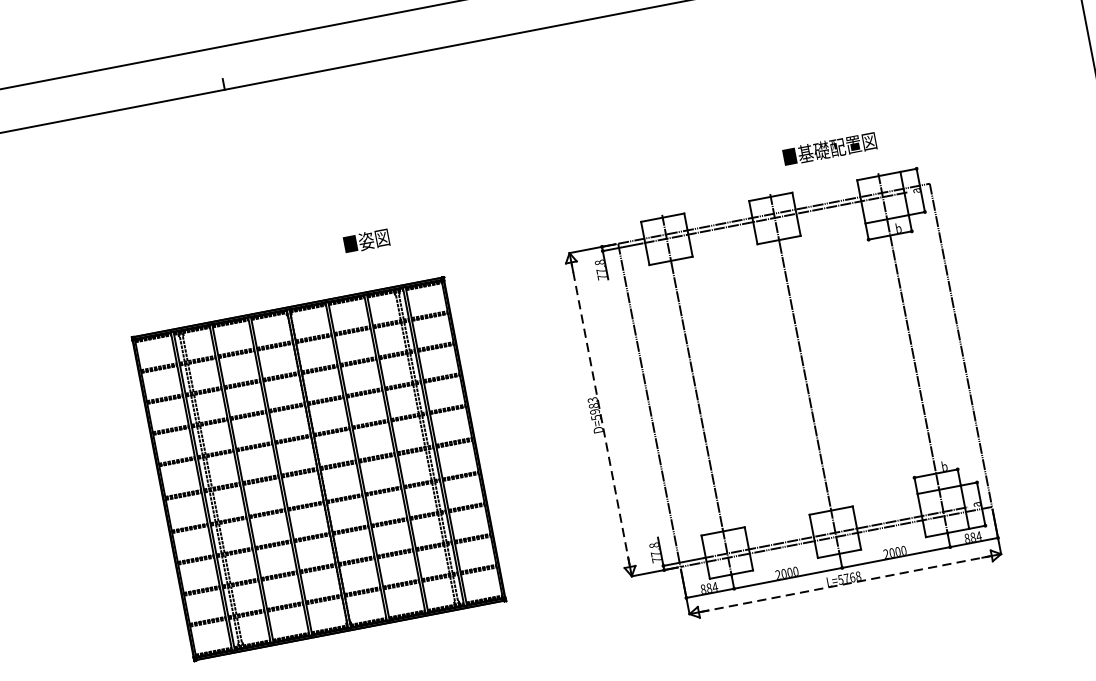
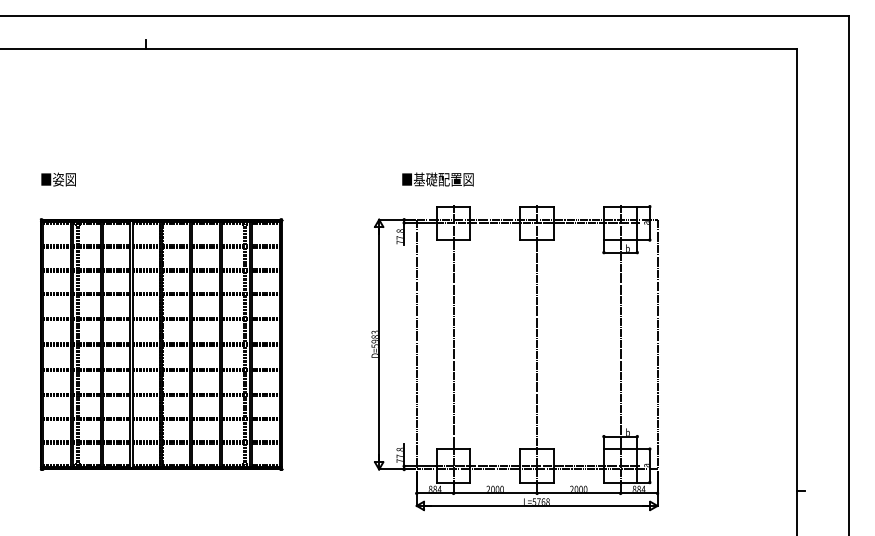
text: (829, 149) -> (437, 179), moved
text: (366, 240) -> (58, 179), moved
line: (601, 414) -> (379, 344), dashed -> solid
line: (845, 583) -> (537, 505), dashed -> solid

